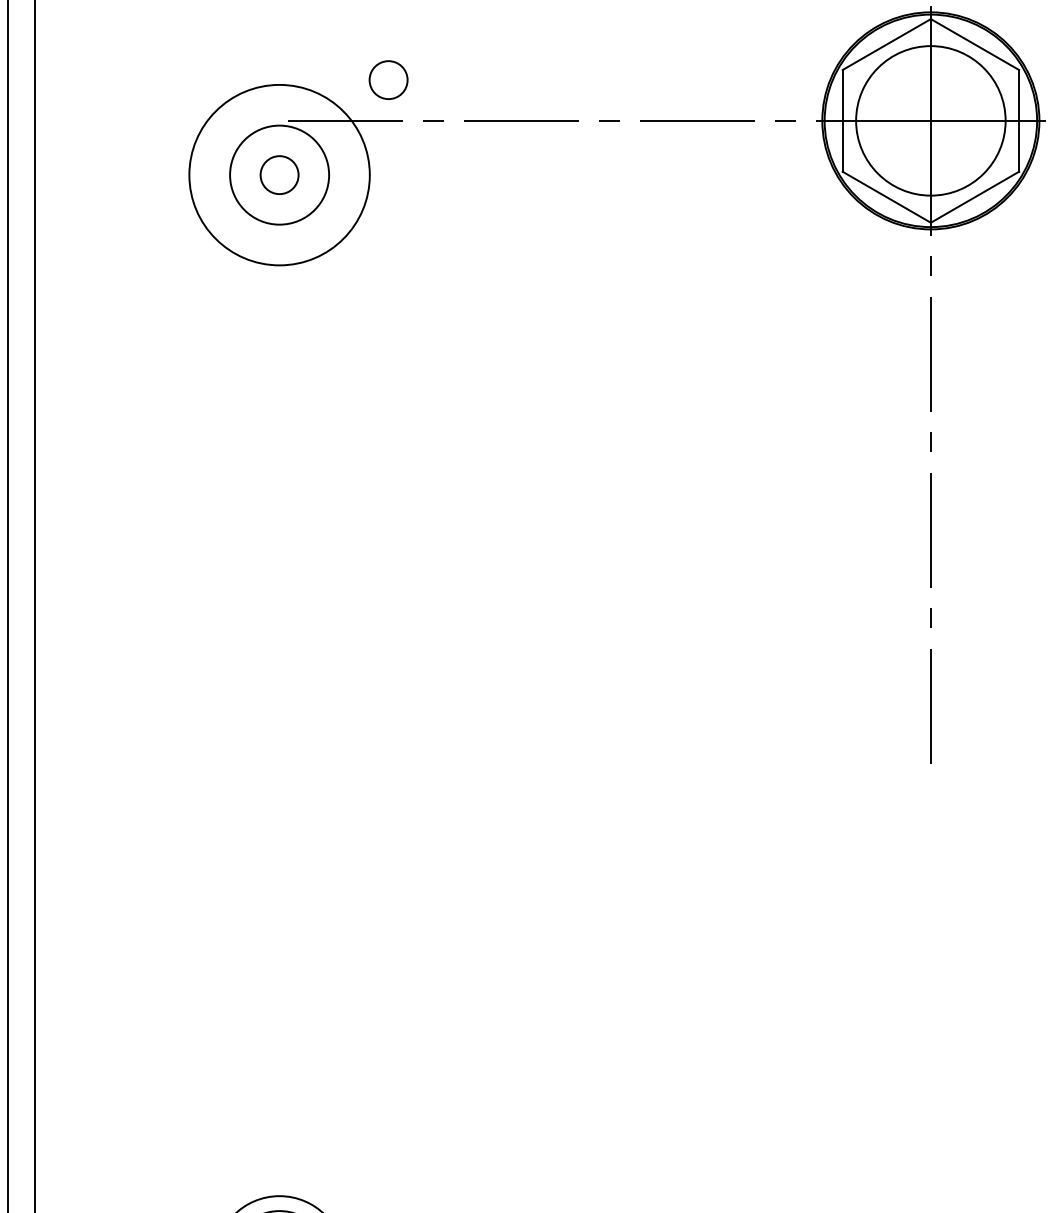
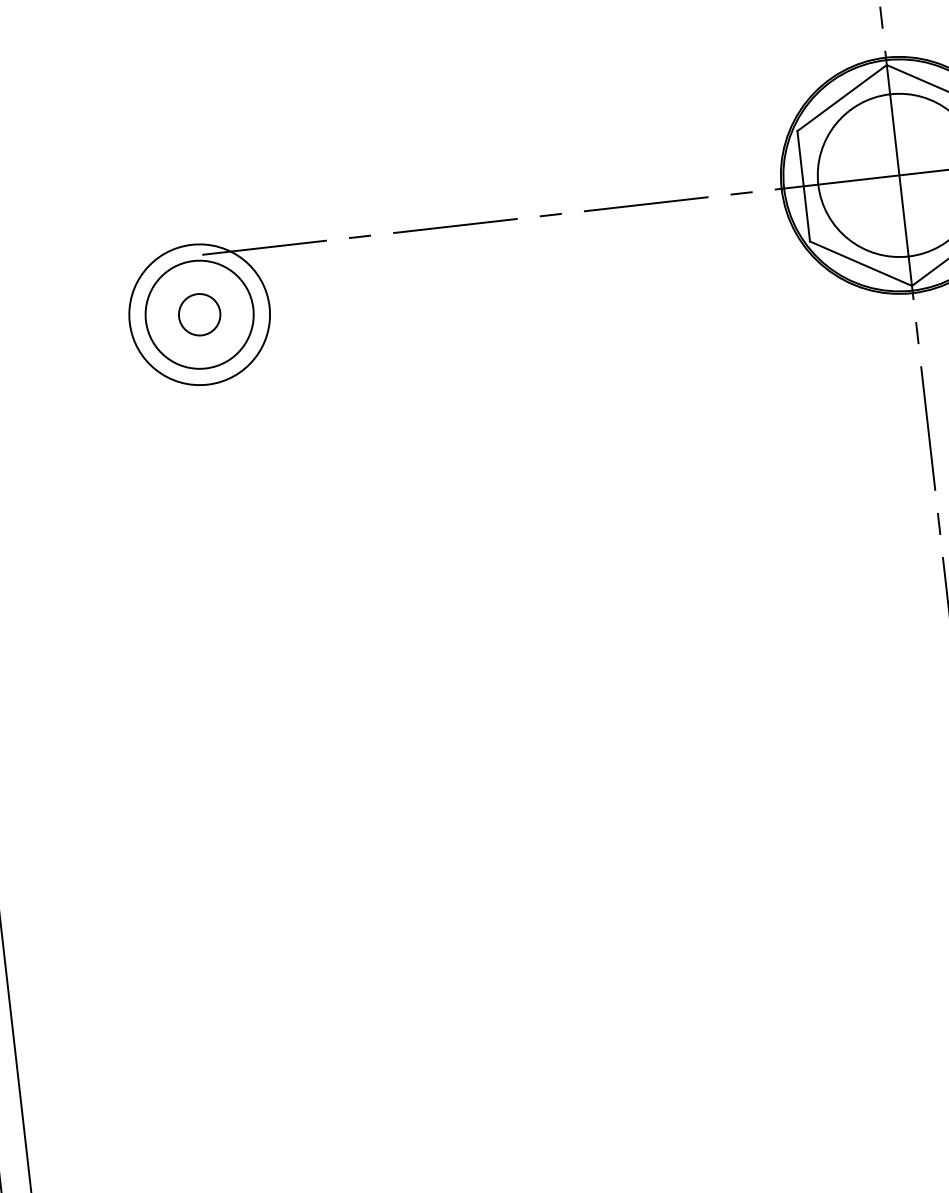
circle: (388, 79) -> (305, 197), removed
circle: (279, 174) -> (199, 314), size x0.71

